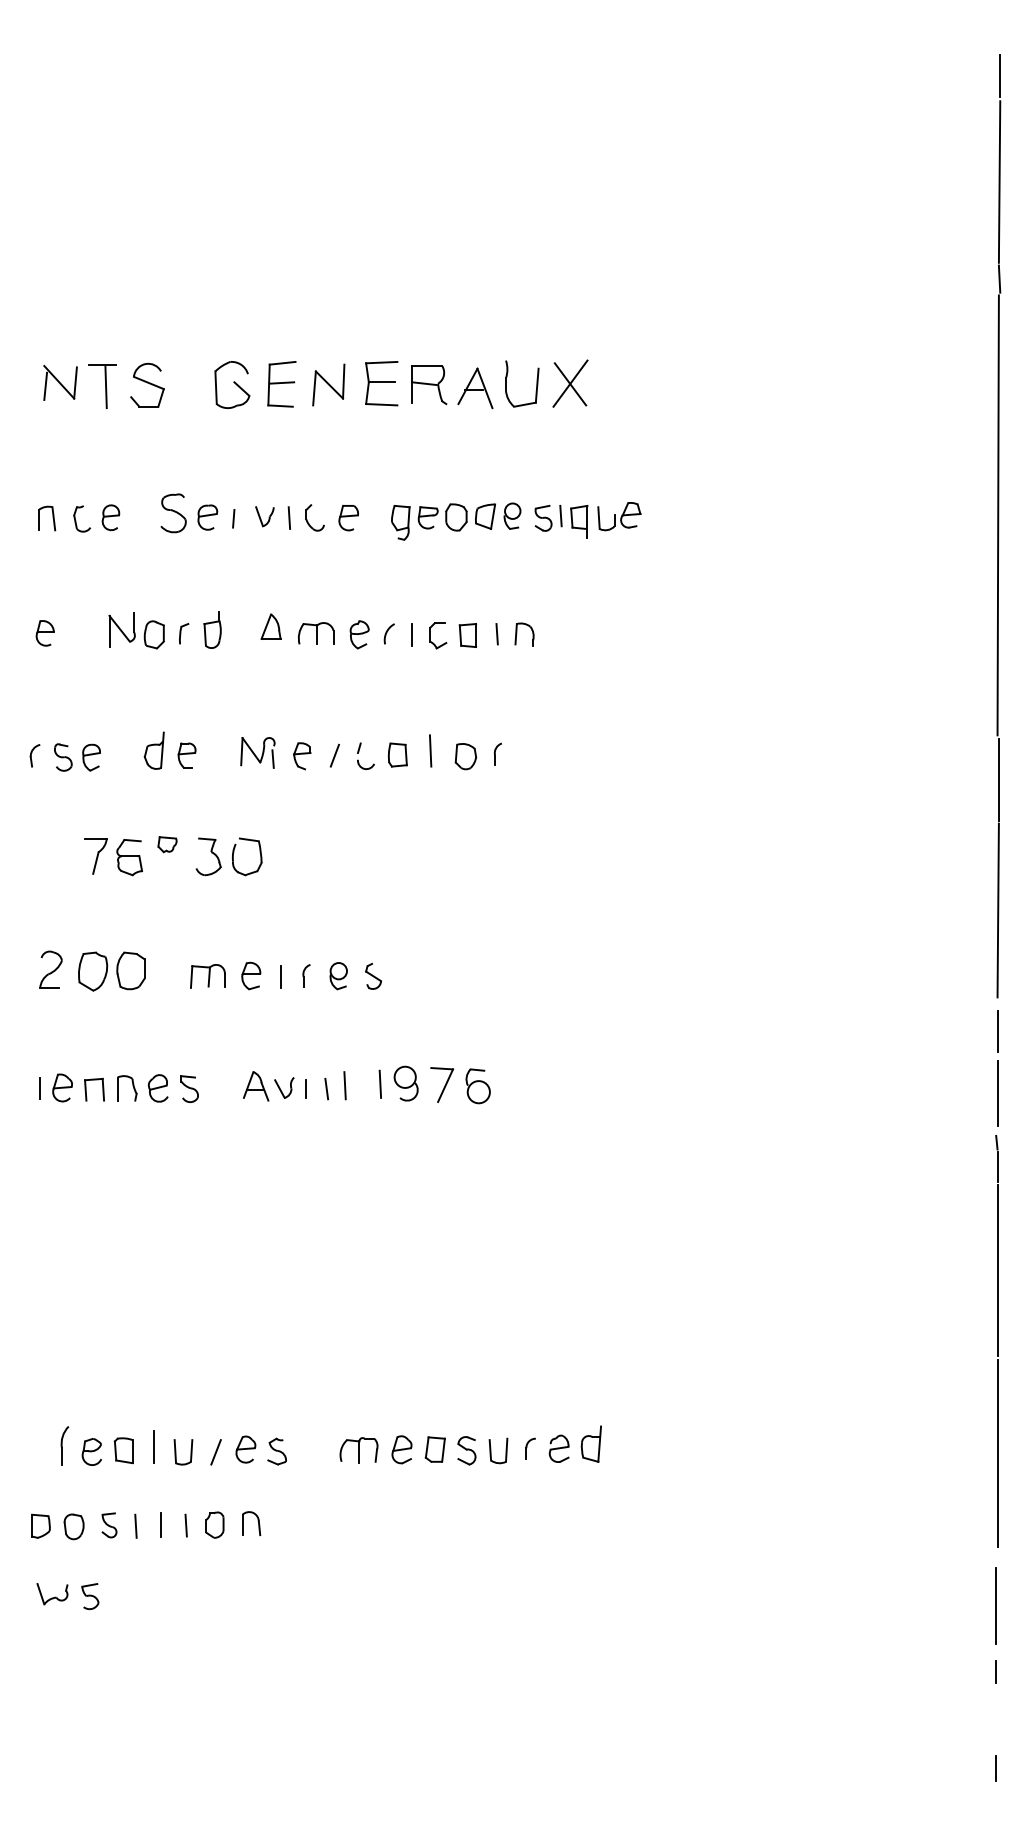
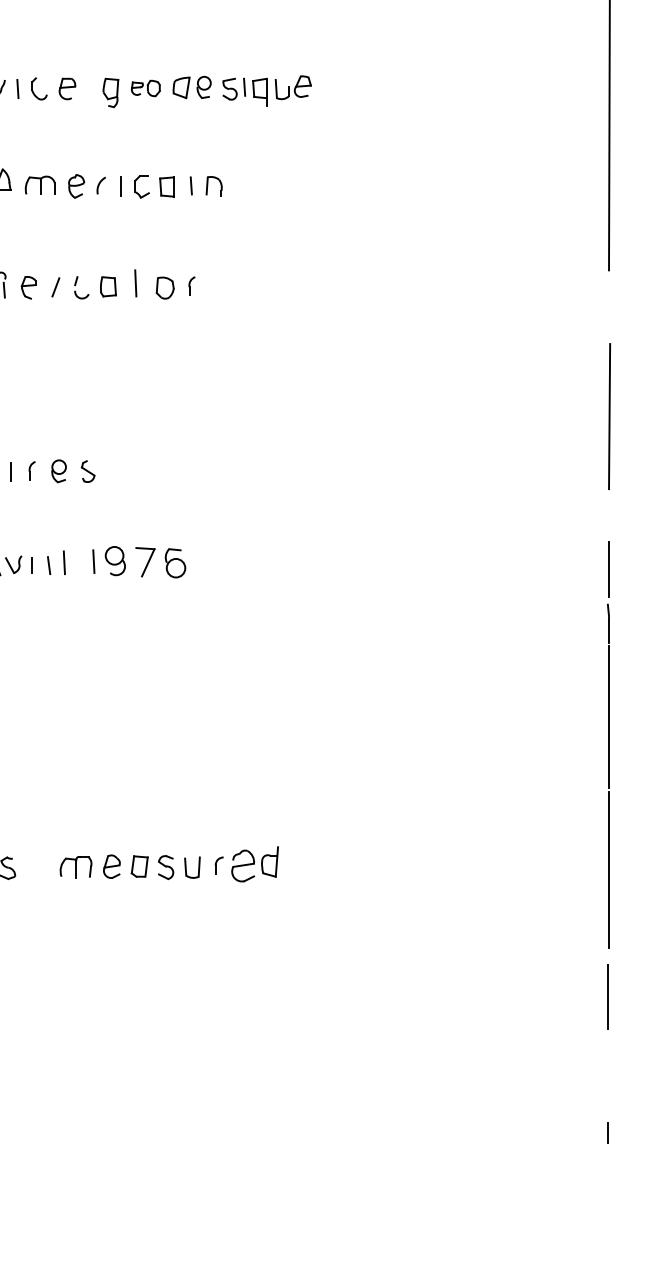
part: (442, 517) -> (145, 88), size x0.7
line: (998, 779) -> (609, 307), removed
line: (997, 1031) -> (608, 517), removed
part: (558, 1448) -> (242, 865), size x1.4
line: (995, 1671) -> (607, 1051), removed

